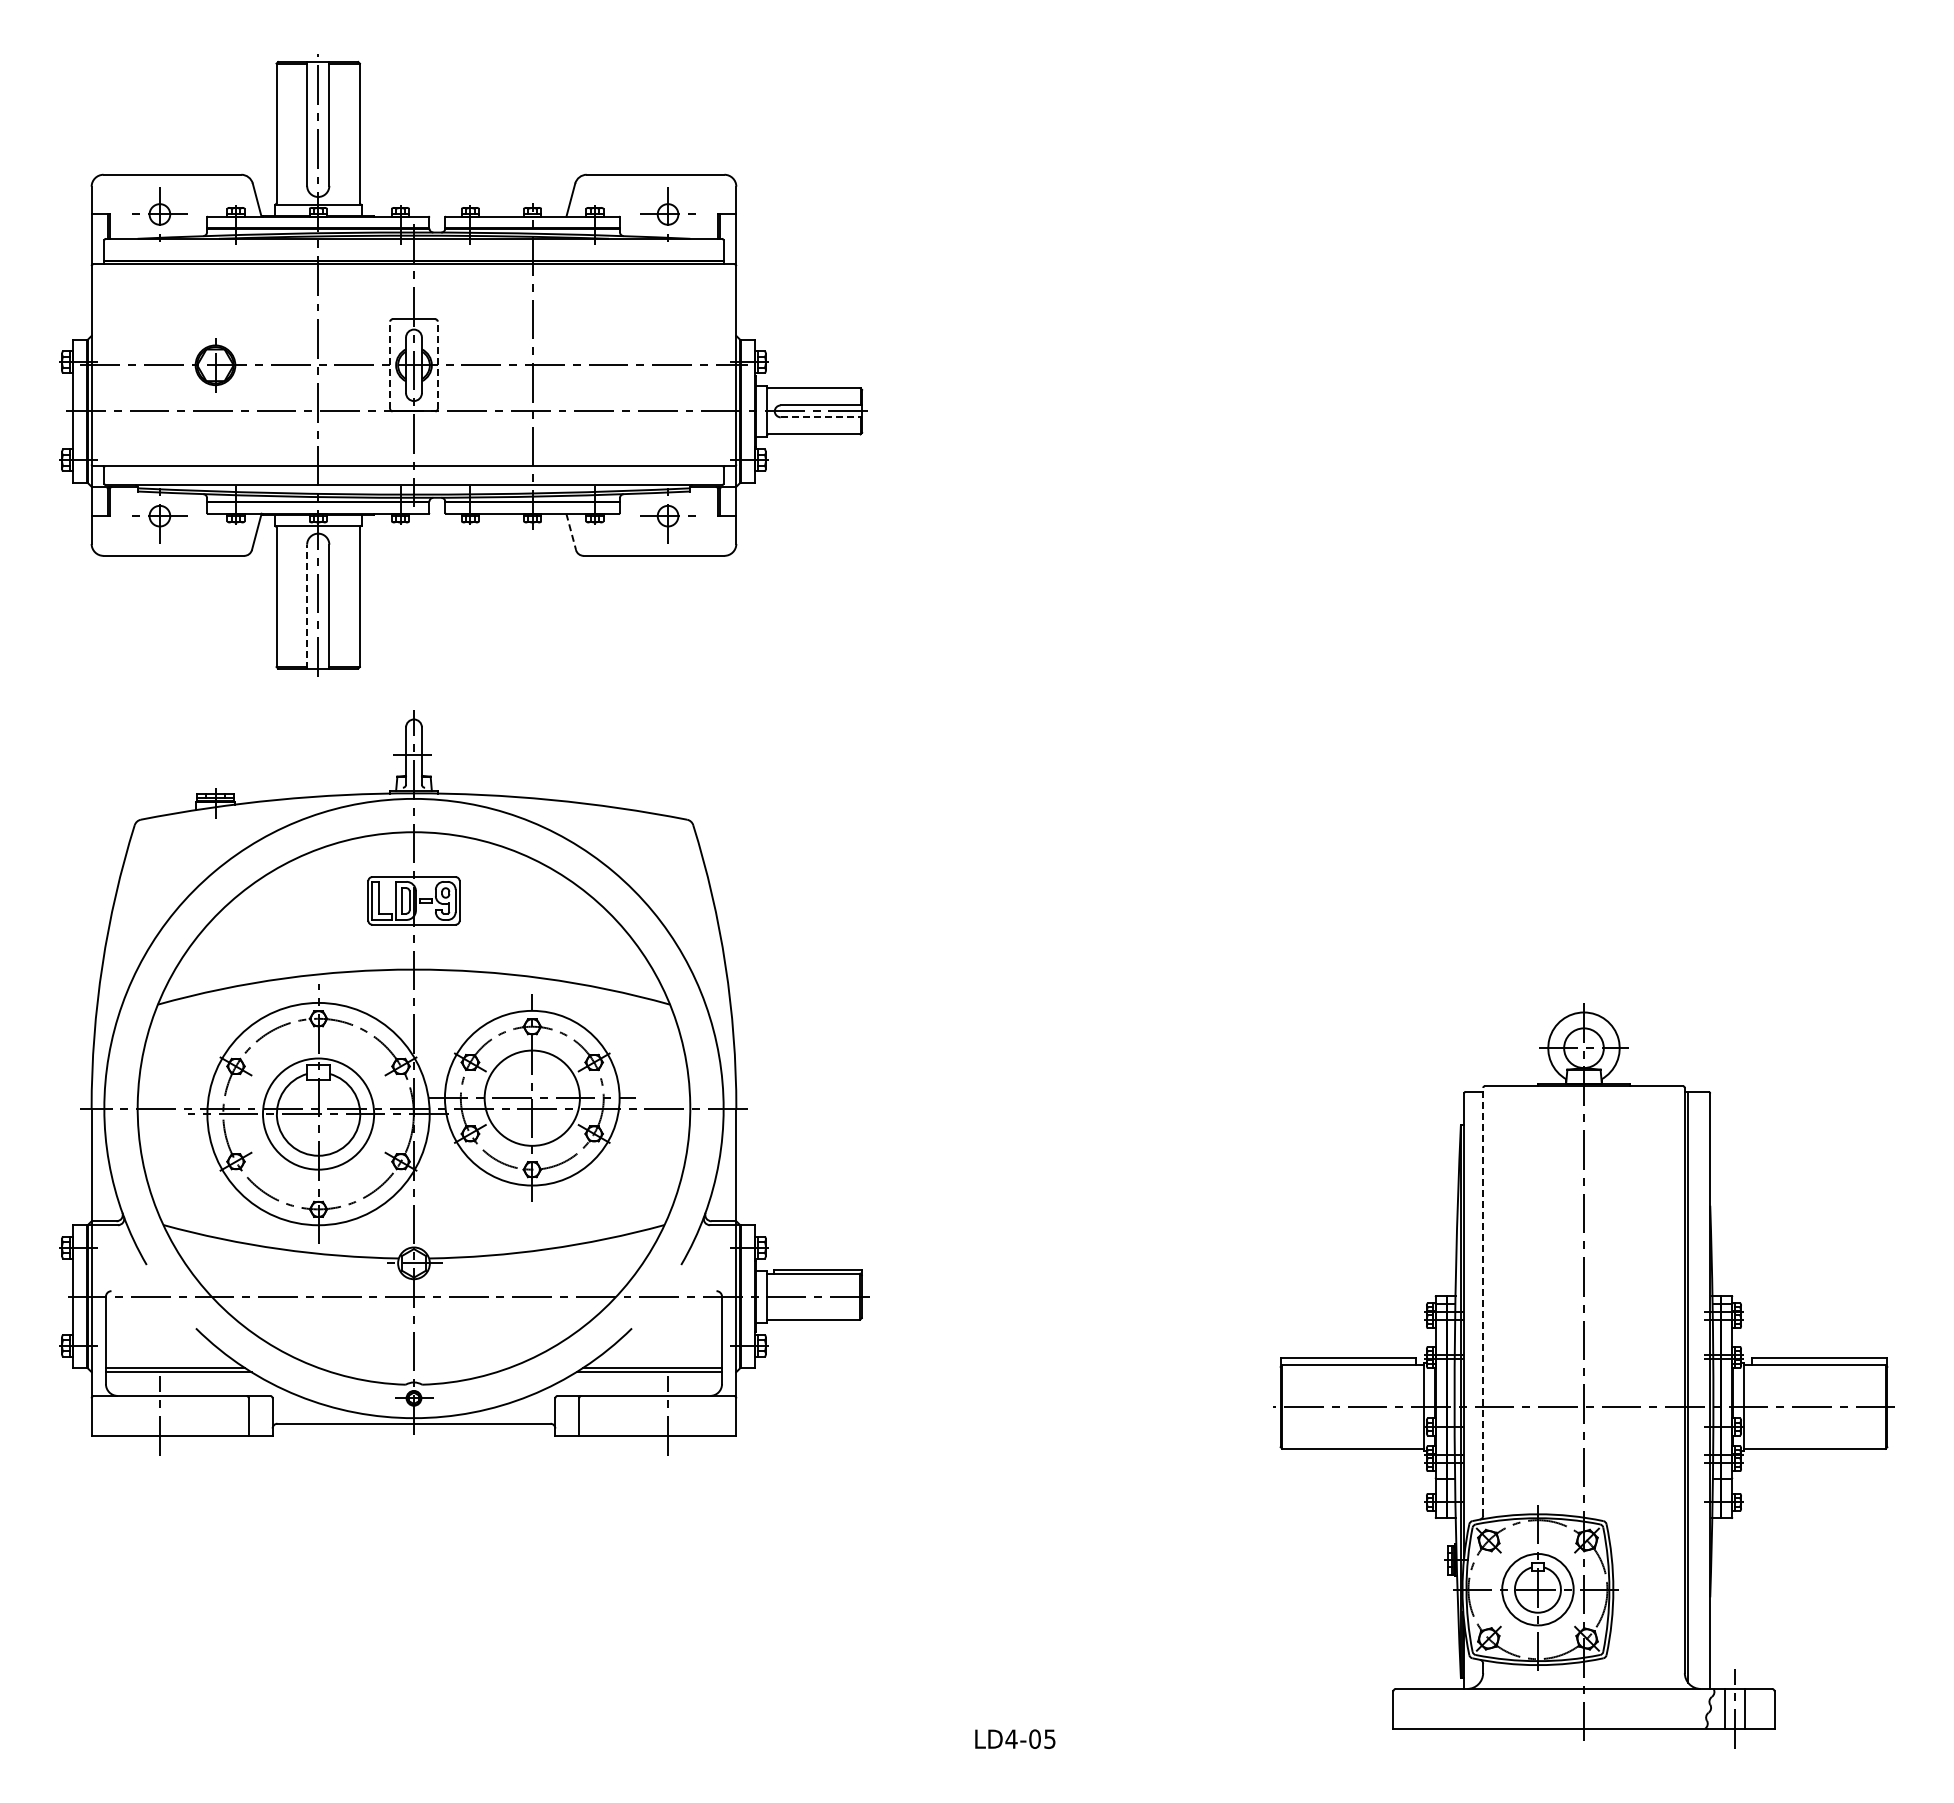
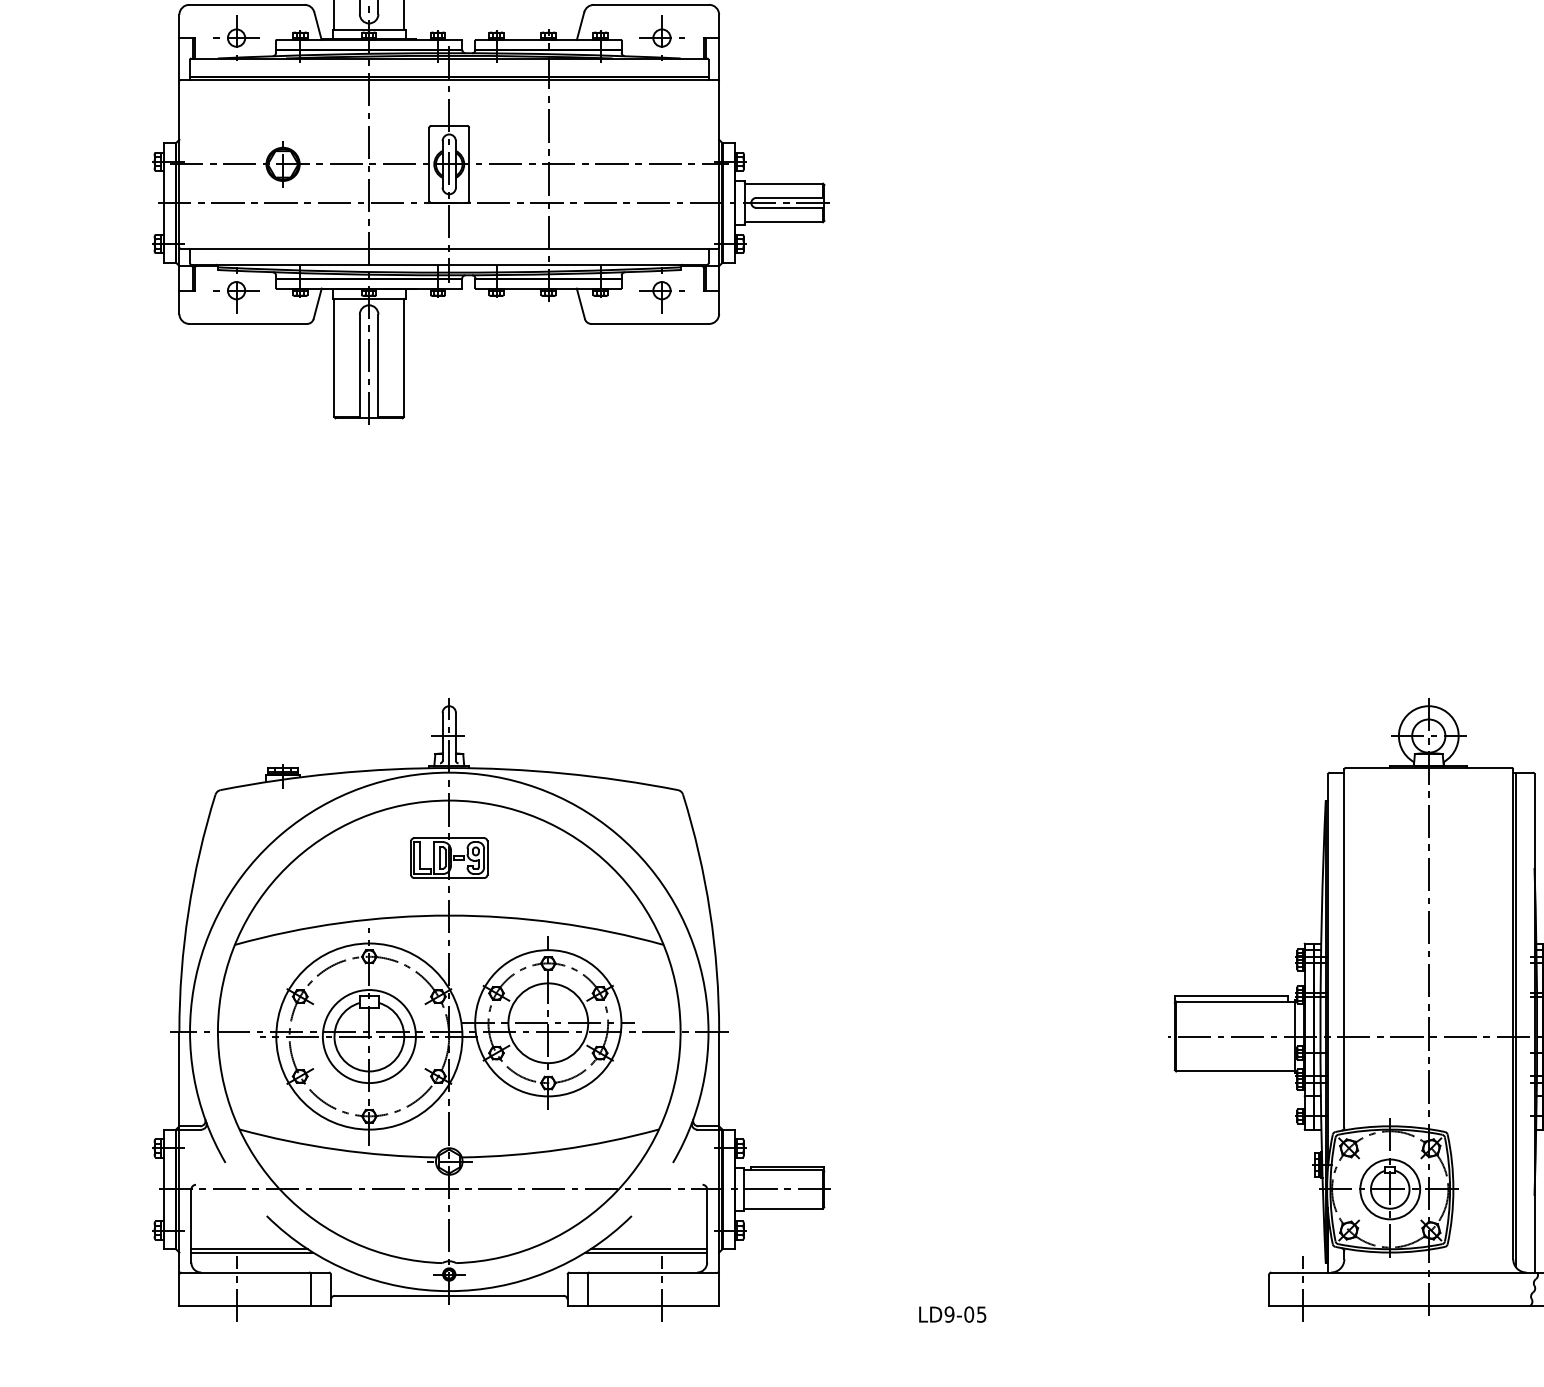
line: (390, 365) -> (429, 164), dashed -> solid
line: (437, 365) -> (468, 164), dashed -> solid
line: (821, 417) -> (790, 208), dashed -> solid
line: (571, 531) -> (581, 303), dashed -> solid
line: (307, 606) -> (360, 366), dashed -> solid
part: (464, 1082) -> (491, 1010), moved
line: (1483, 1301) -> (1344, 948), dashed -> solid
line: (1433, 1708) -> (1302, 1288), added
text: (1011, 1738) -> (949, 1314), LD4-05 -> LD9-05

